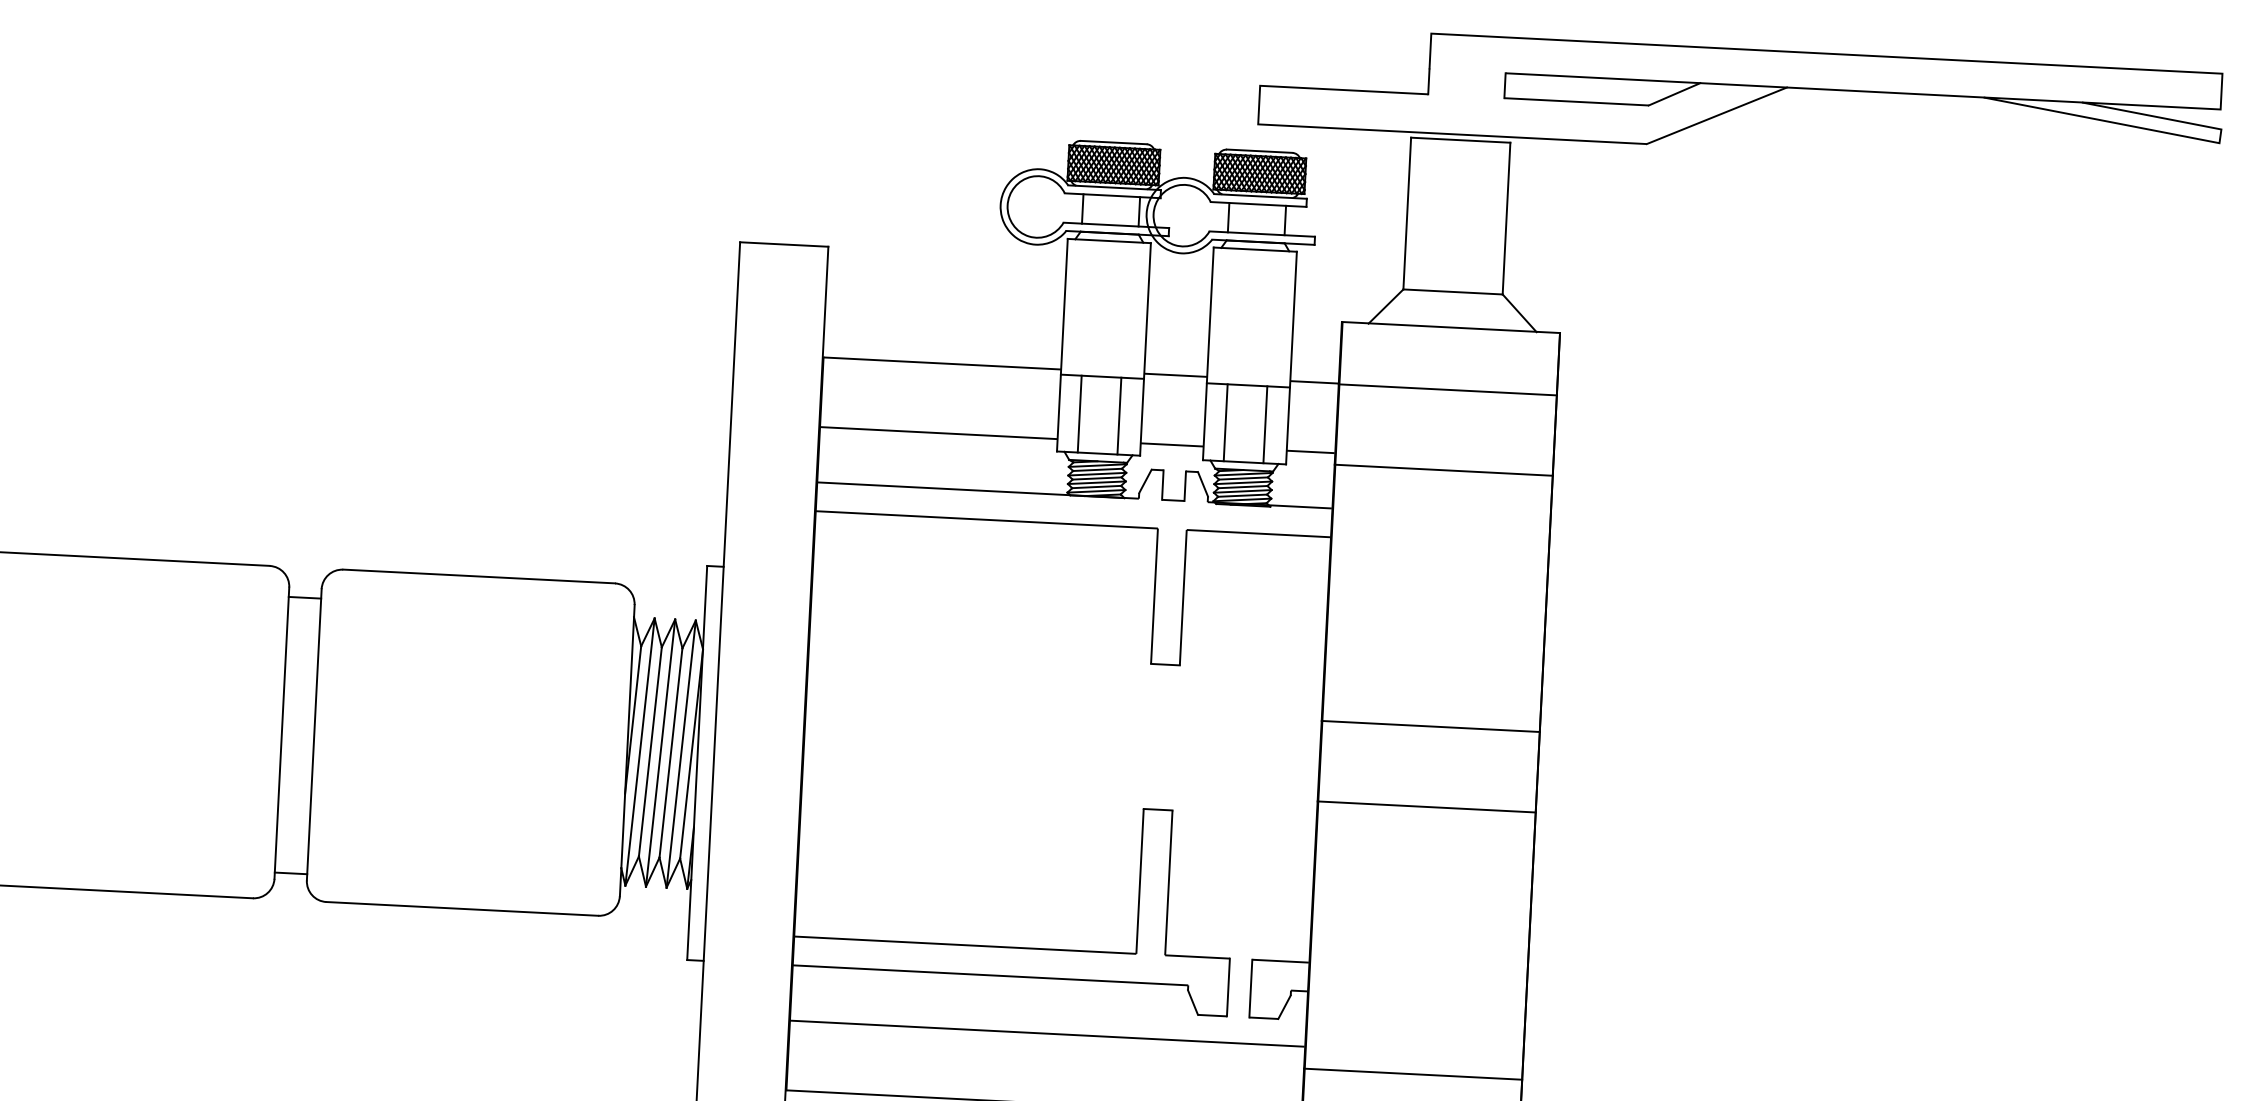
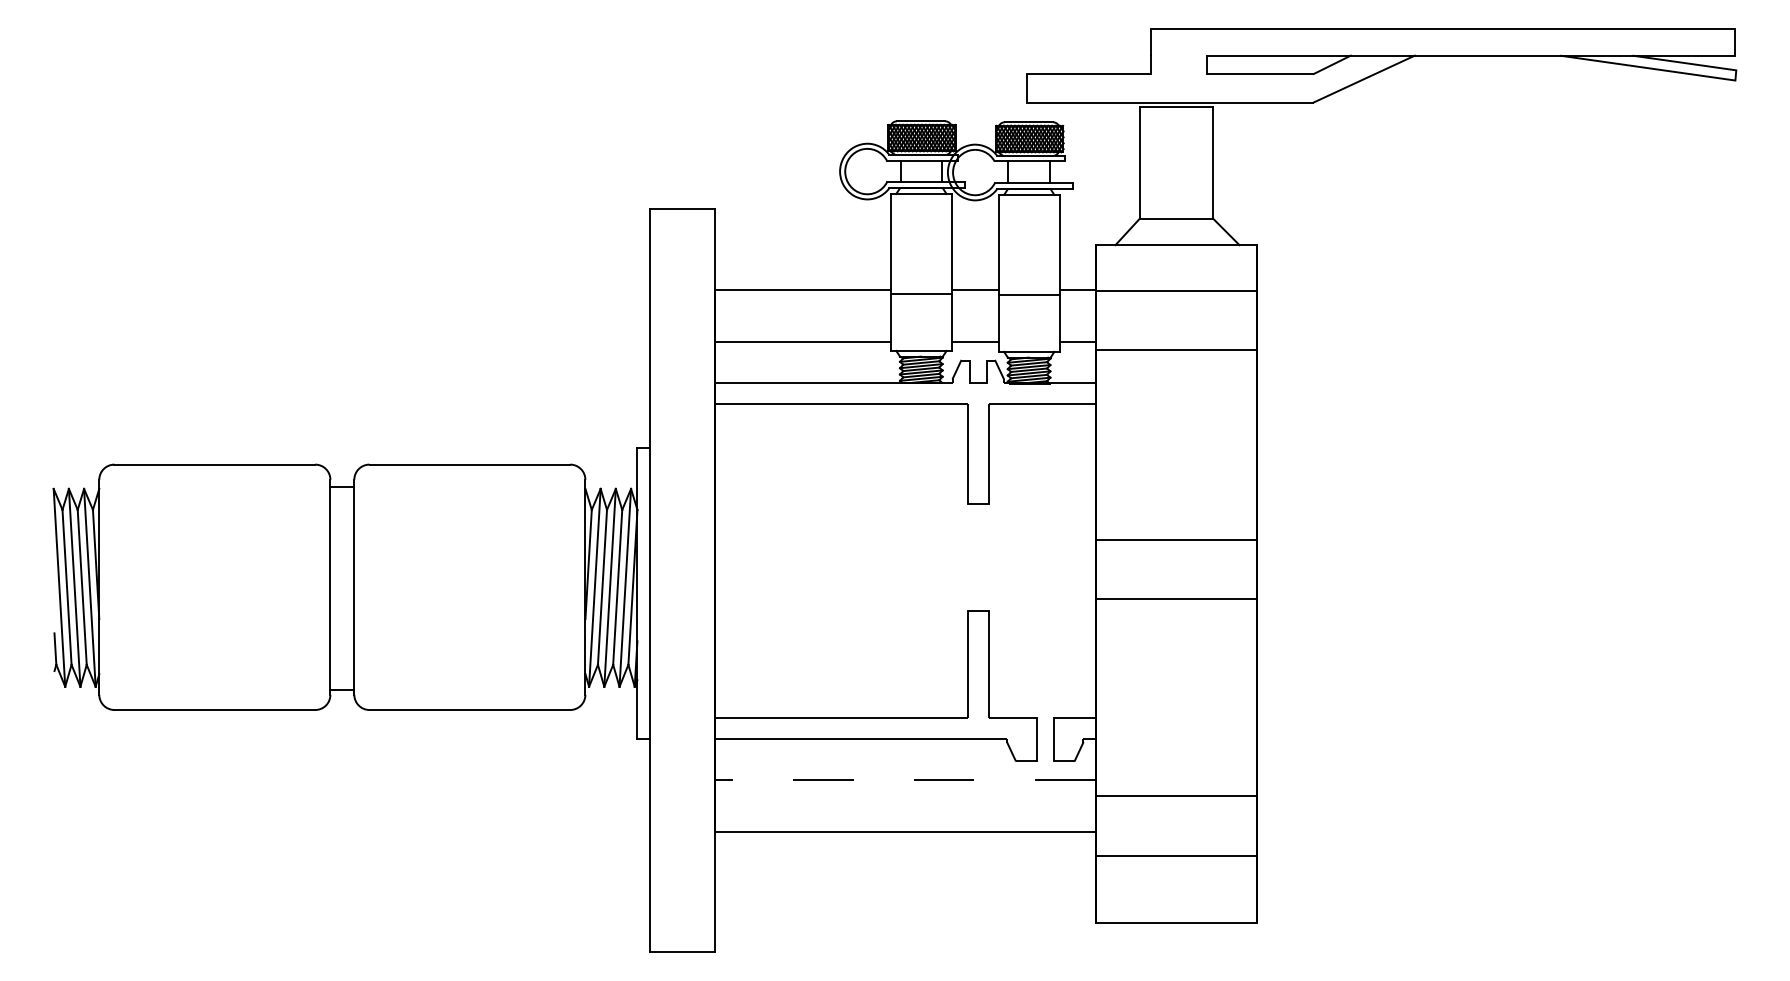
line: (1080, 414) -> (906, 322), removed
line: (1119, 416) -> (935, 322), removed
line: (1225, 422) -> (1013, 323), removed
line: (1265, 424) -> (1043, 323), removed
line: (1047, 1034) -> (905, 780), solid -> dashed

